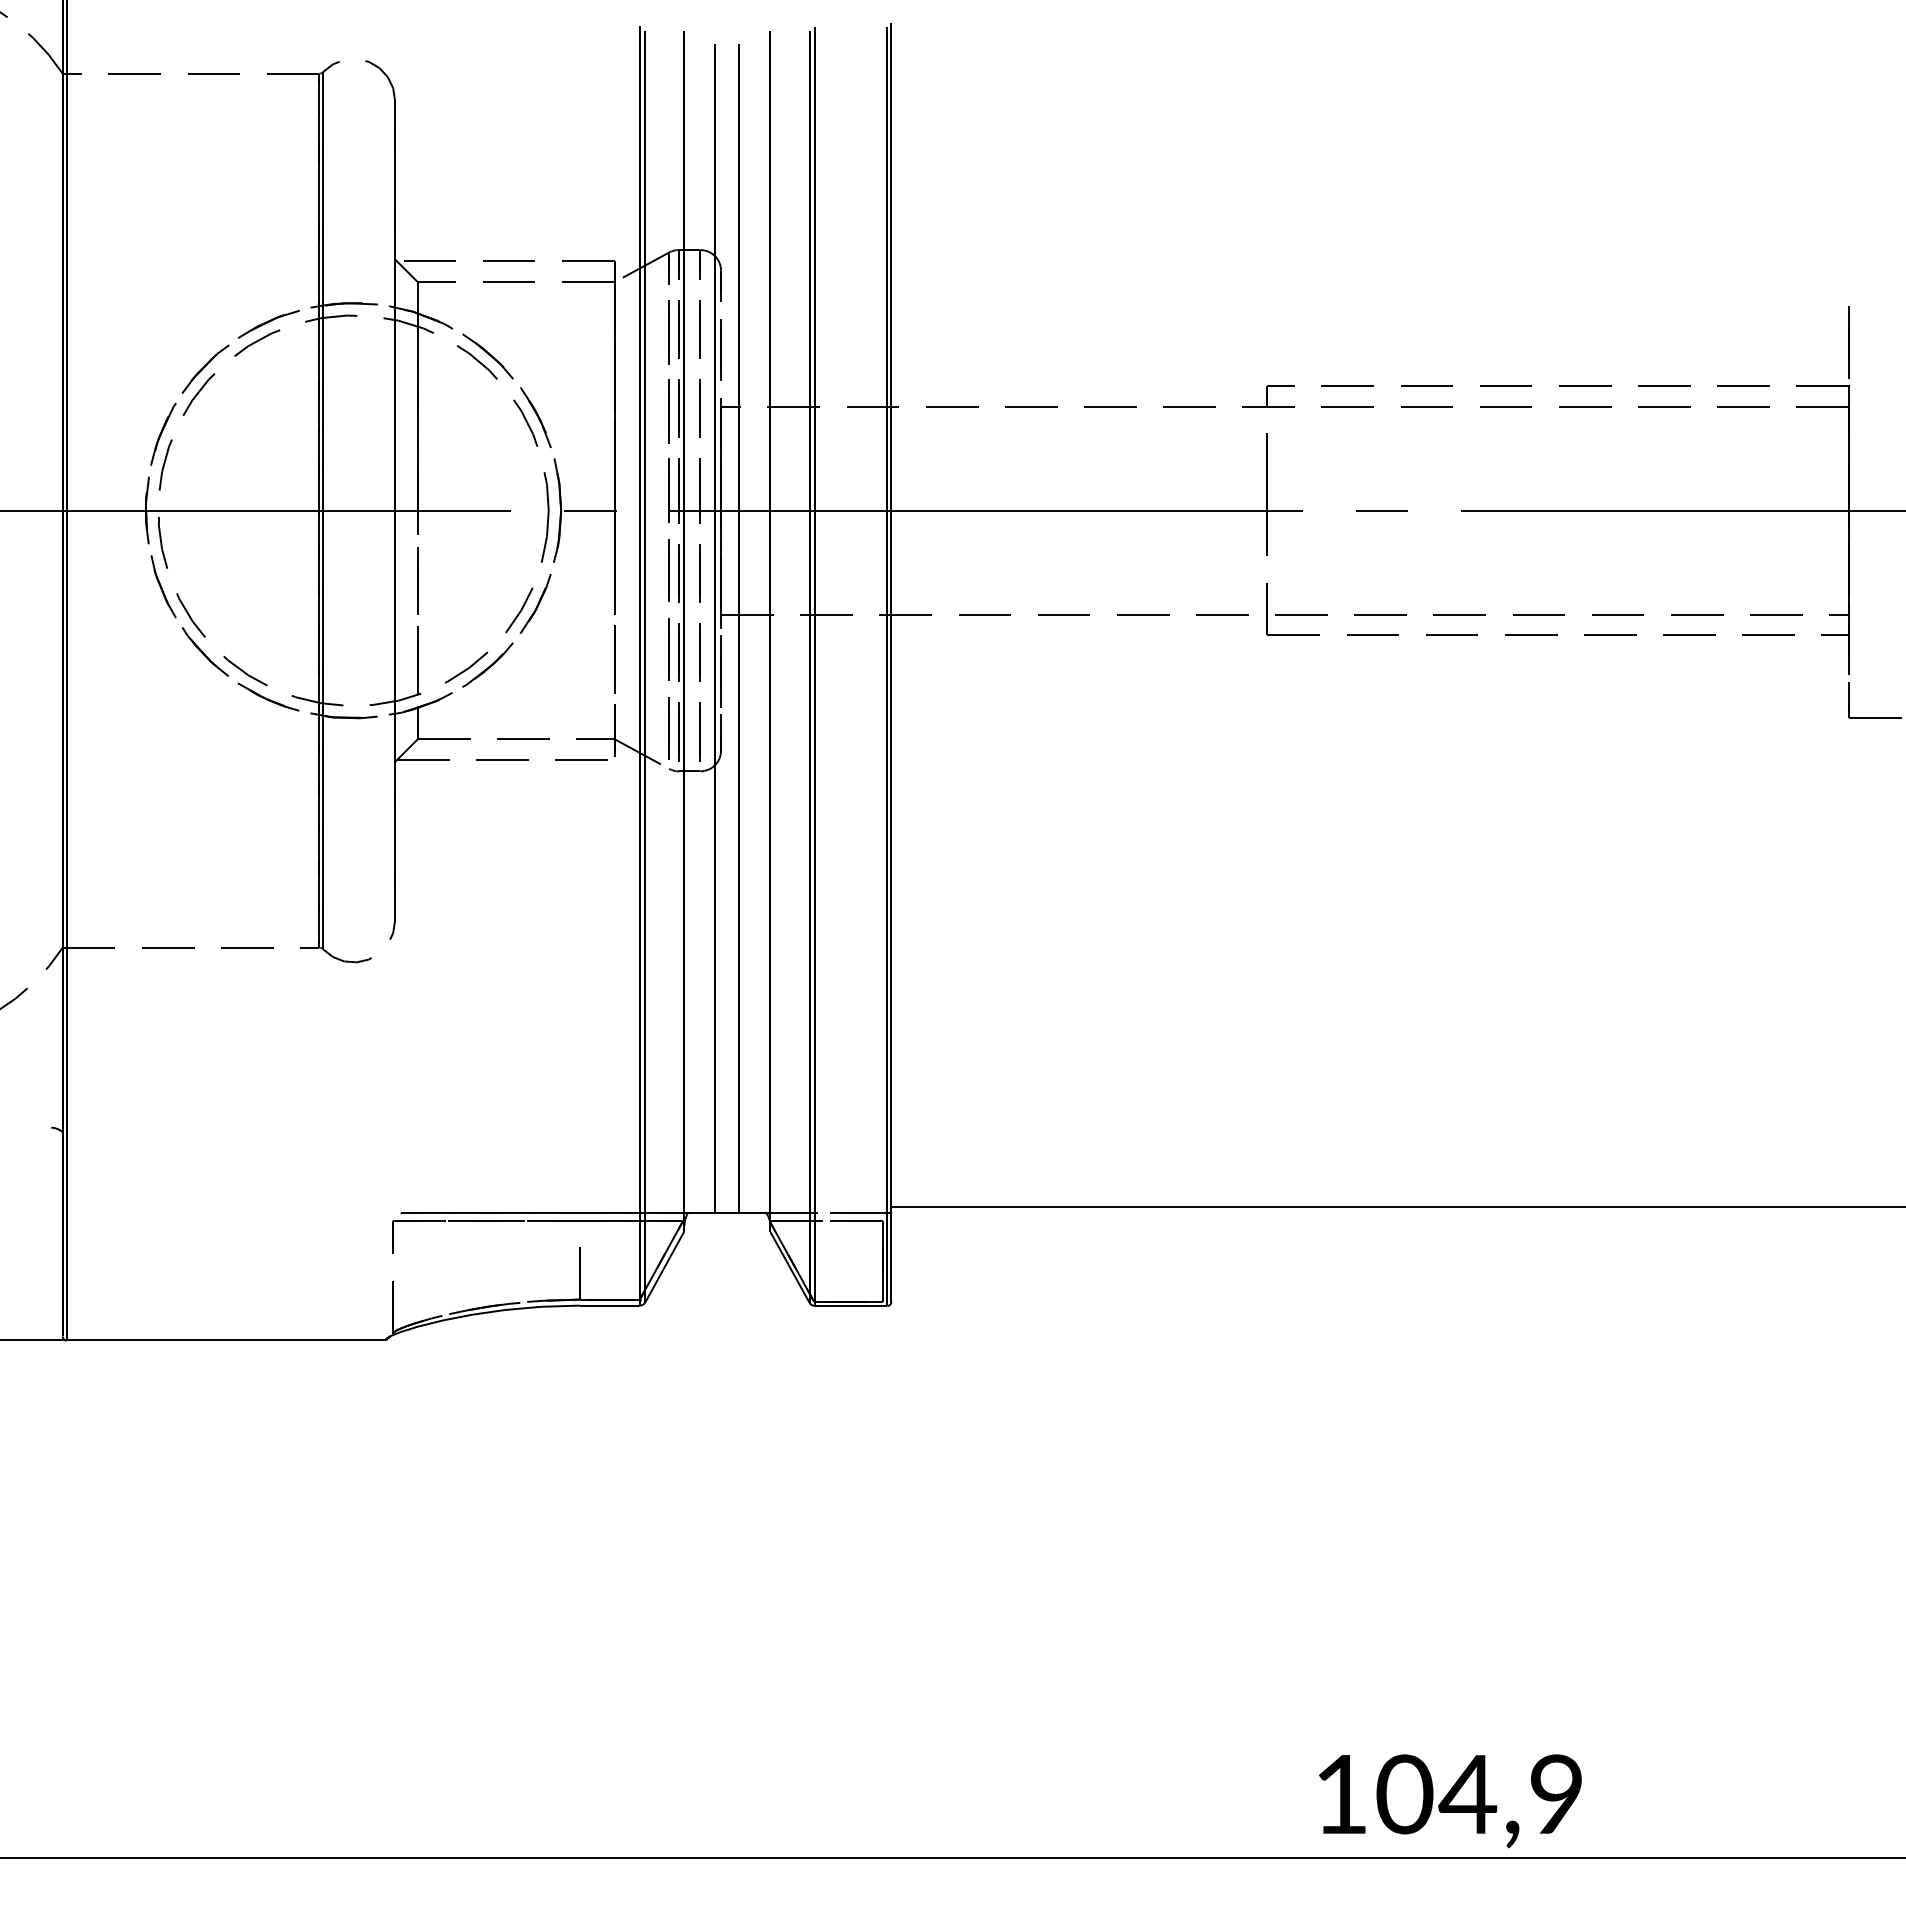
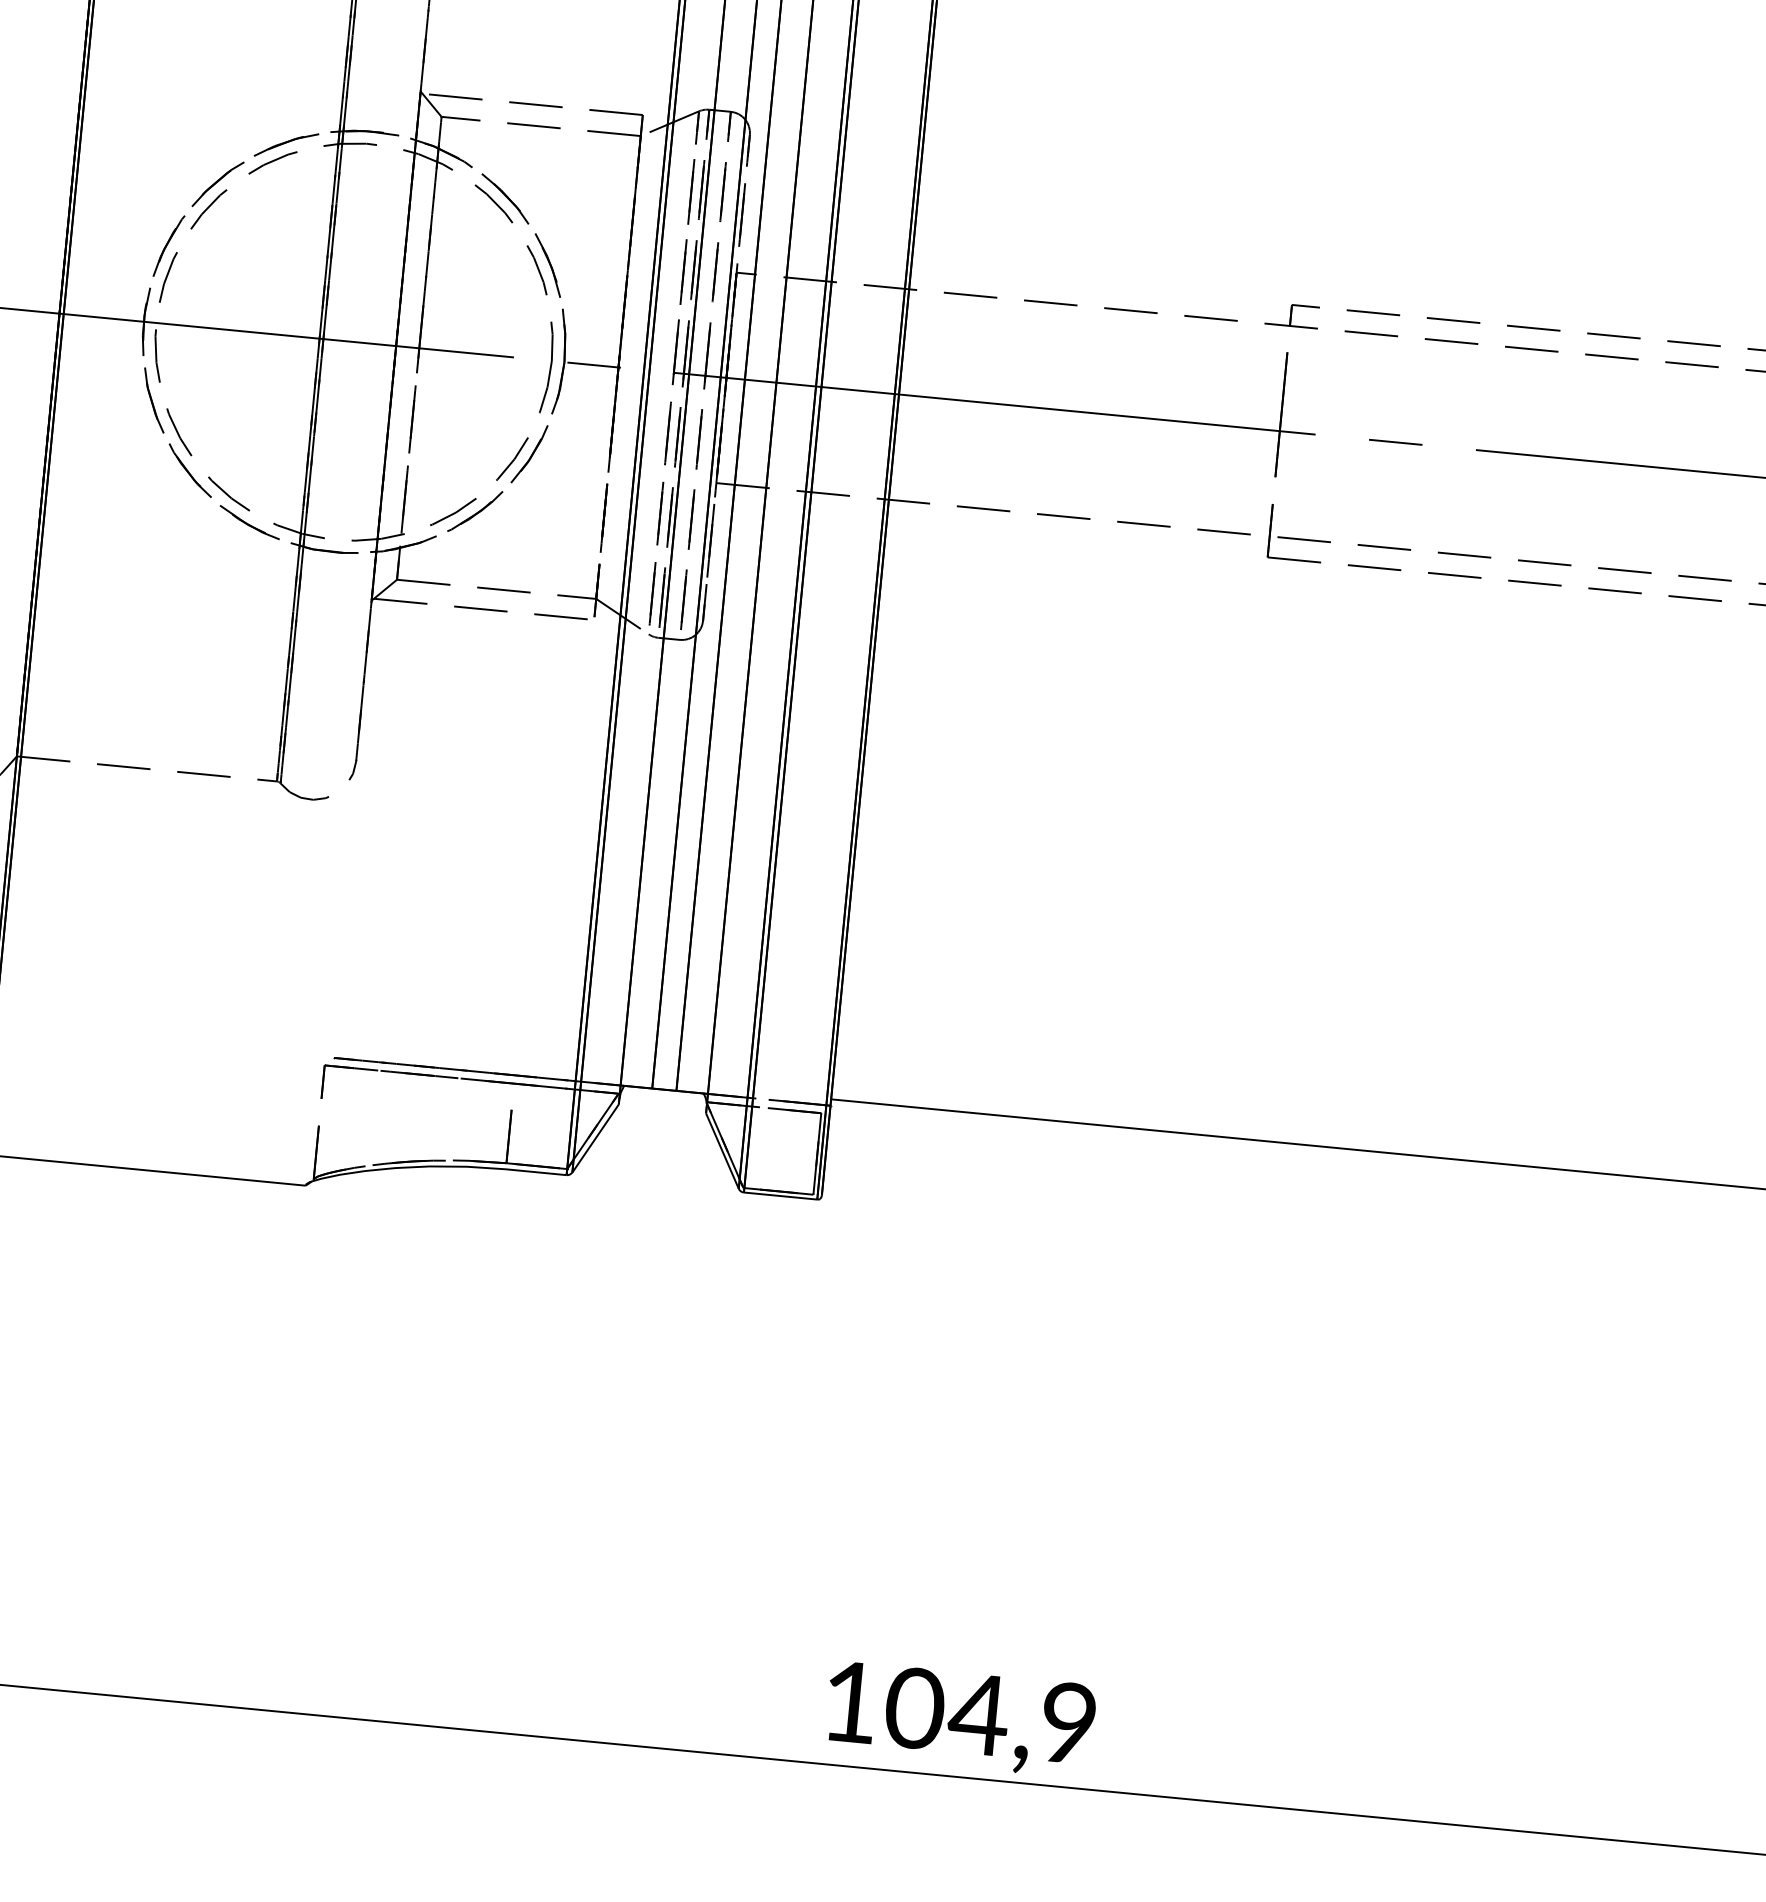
text: (1450, 1801) -> (960, 1720), moved

